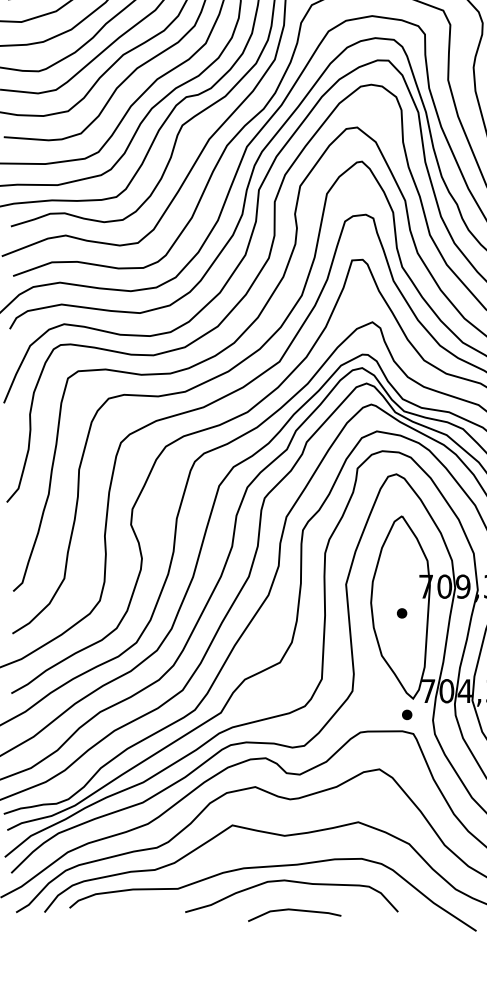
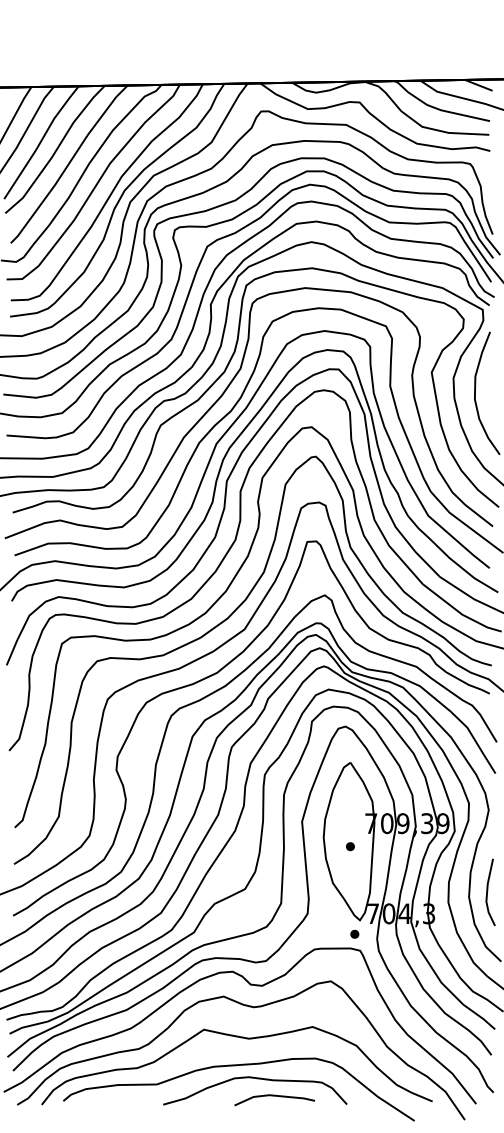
line: (294, 910) -> (274, 1096), moved

